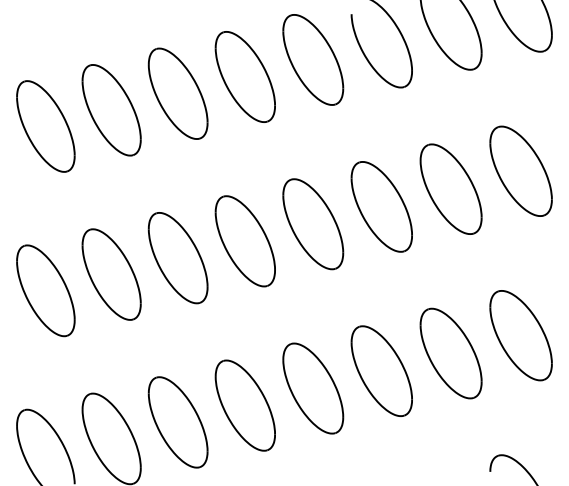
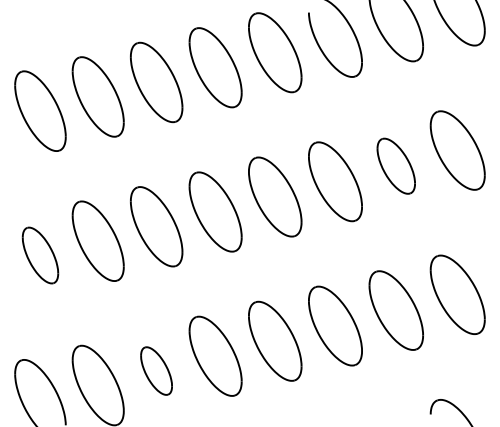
part: (450, 188) -> (395, 165), size x0.7
part: (45, 290) -> (40, 255), size x0.7
part: (177, 422) -> (156, 371), size x0.6

